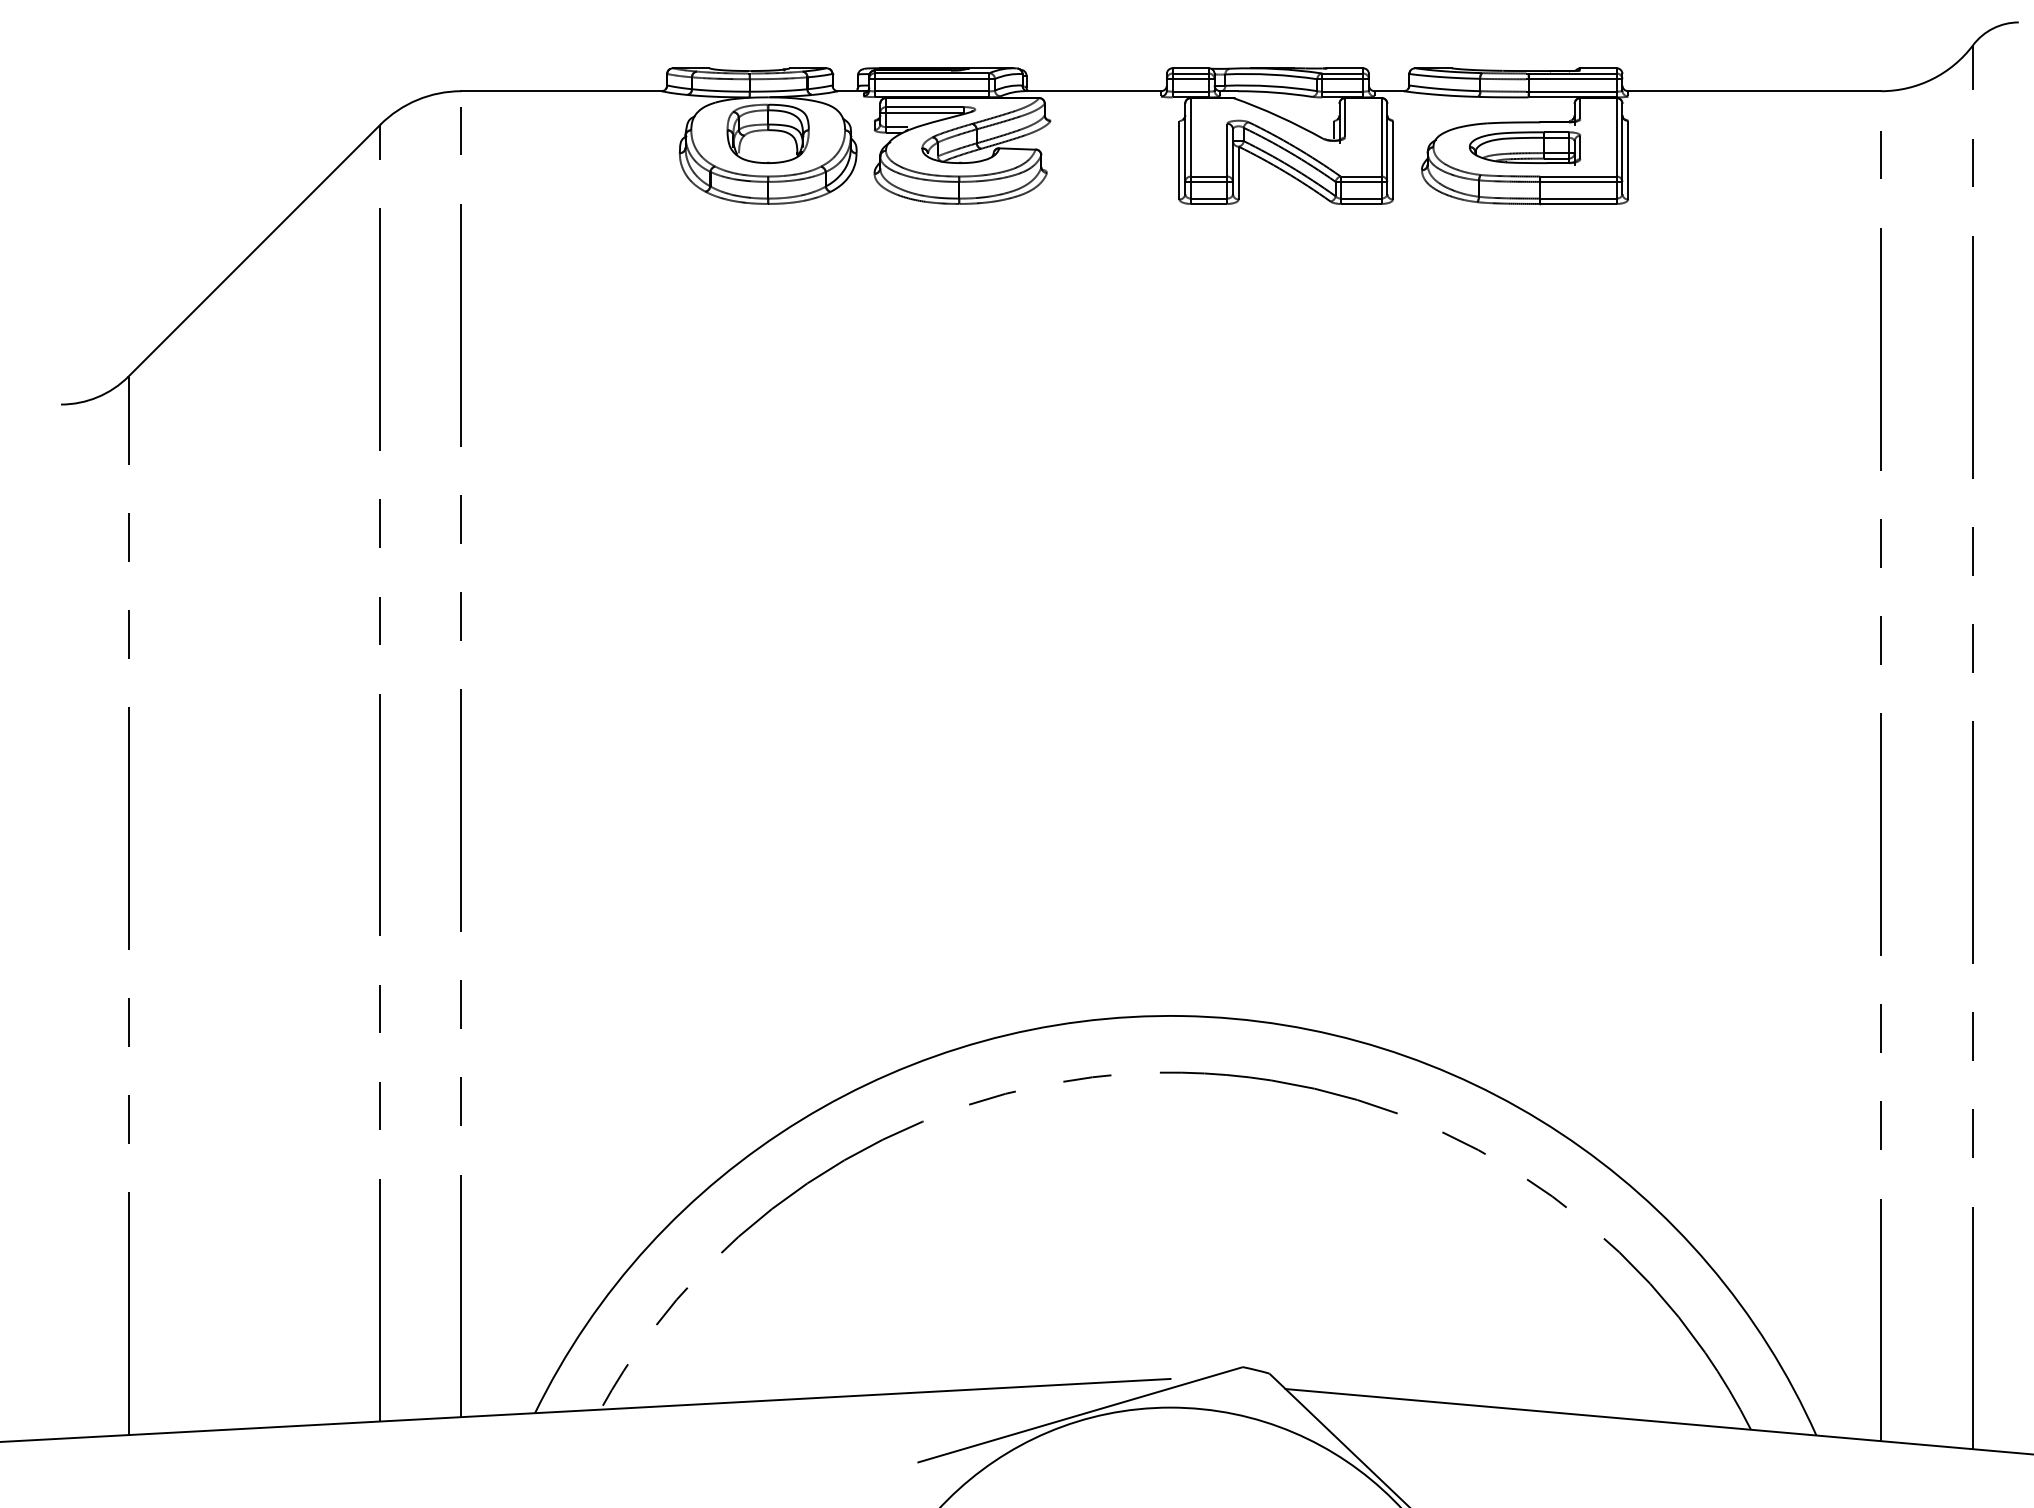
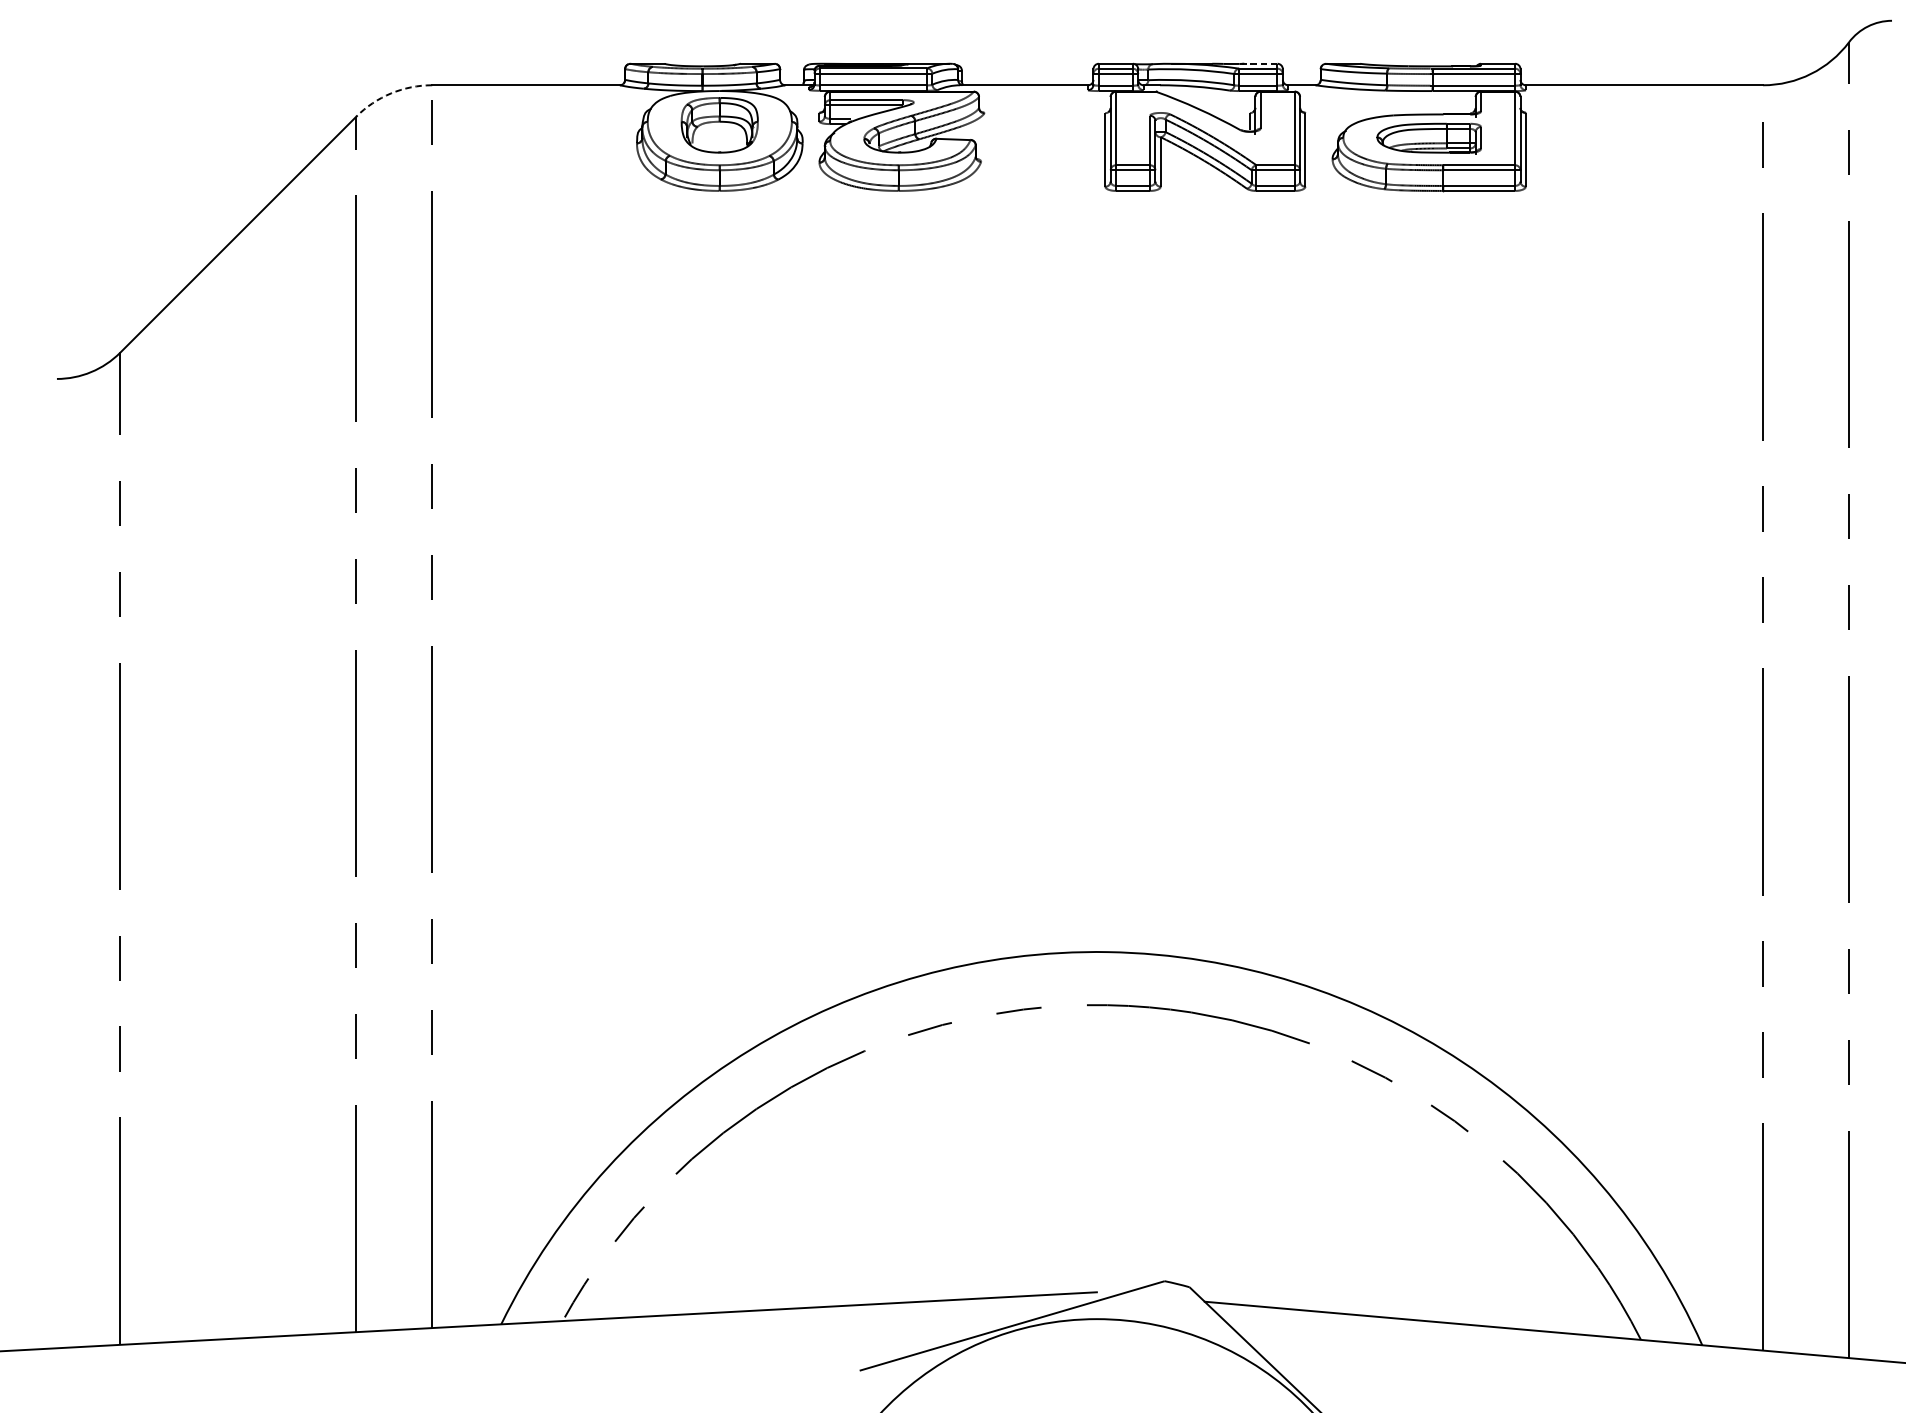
line: (1344, 68) -> (1259, 63), solid -> dashed
arc: (417, 99) -> (391, 93), solid -> dashed

